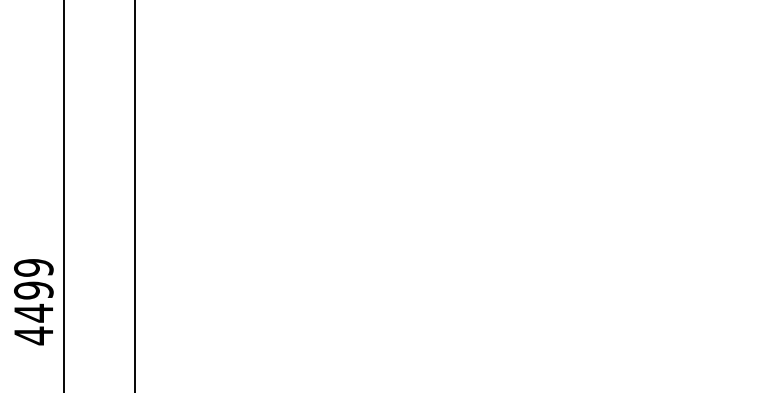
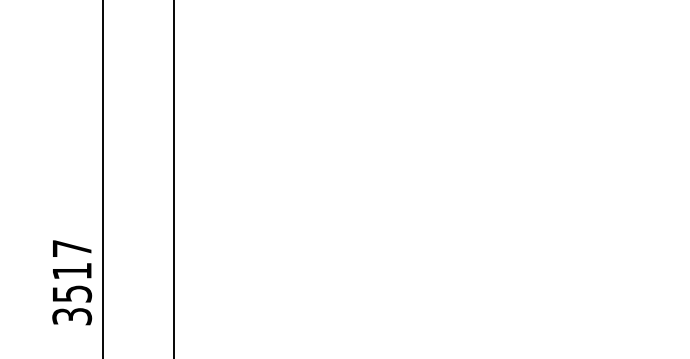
text: (33, 302) -> (71, 283), 4499 -> 3517

